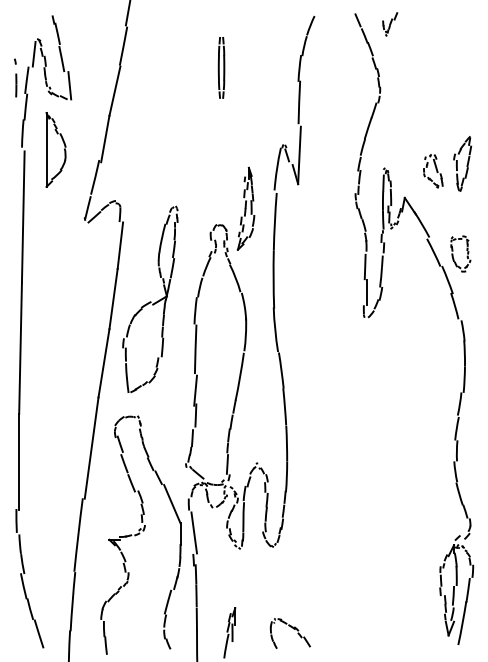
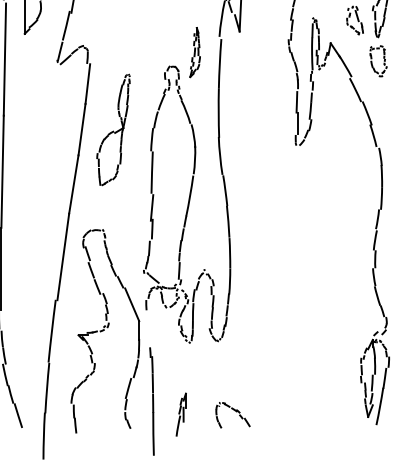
part: (245, 208) -> (194, 52), size x0.7
part: (466, 250) -> (383, 58), moved
part: (150, 298) -> (113, 129), size x0.7
line: (193, 532) -> (150, 329), removed

